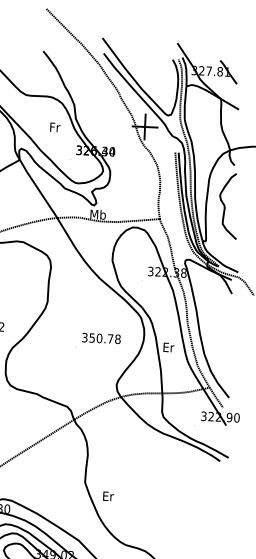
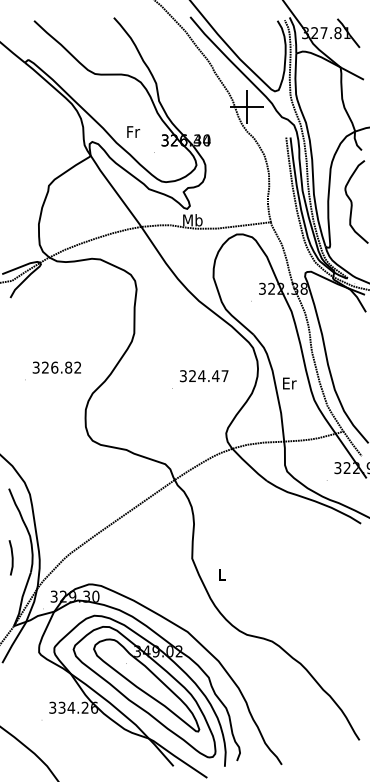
text: (55, 127) -> (133, 131), moved
text: (104, 338) -> (208, 376), 350.78 -> 324.47
text: (108, 496) -> (222, 574), Er -> L

